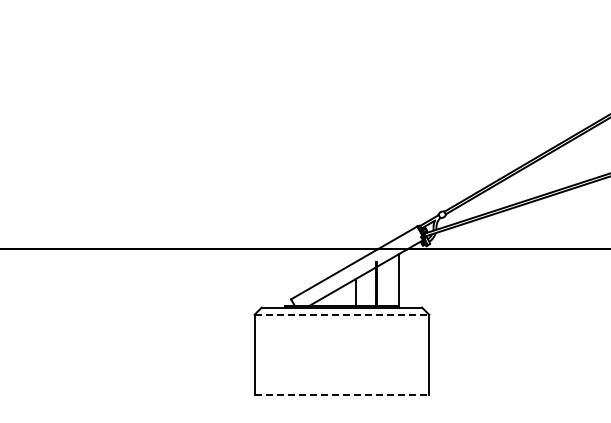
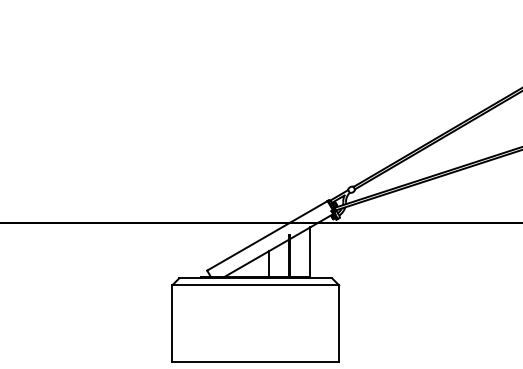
line: (342, 314) -> (256, 285), dashed -> solid
line: (342, 394) -> (256, 361), dashed -> solid

